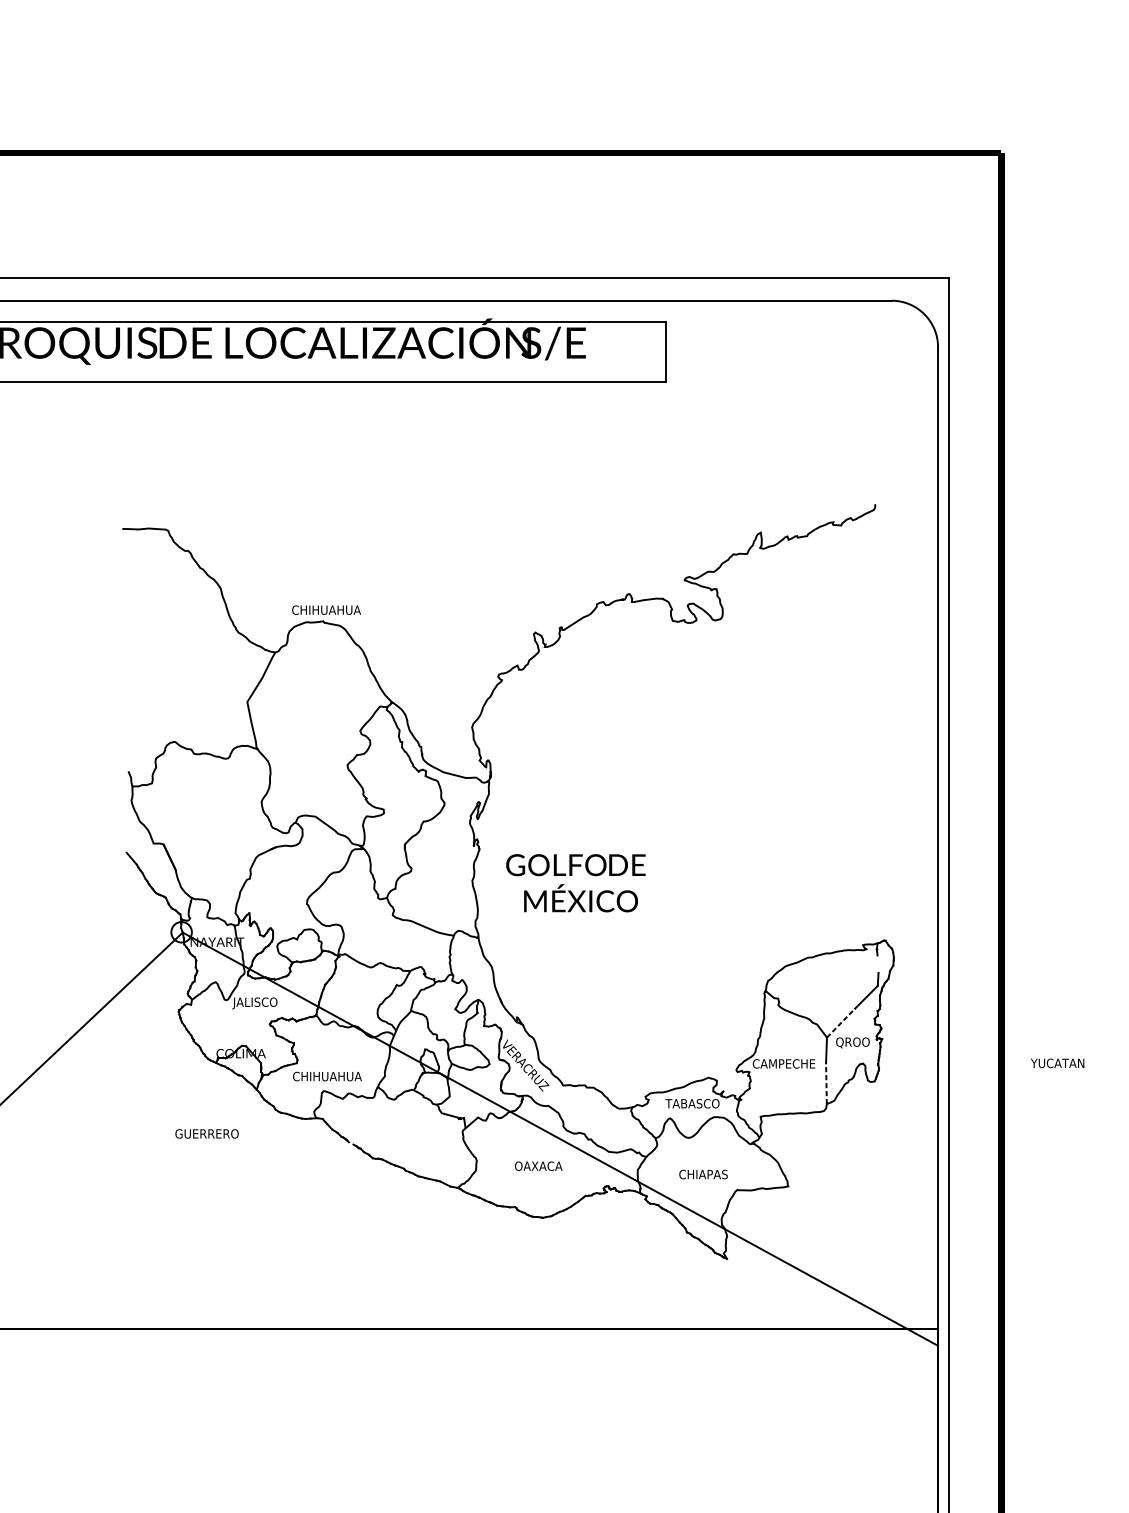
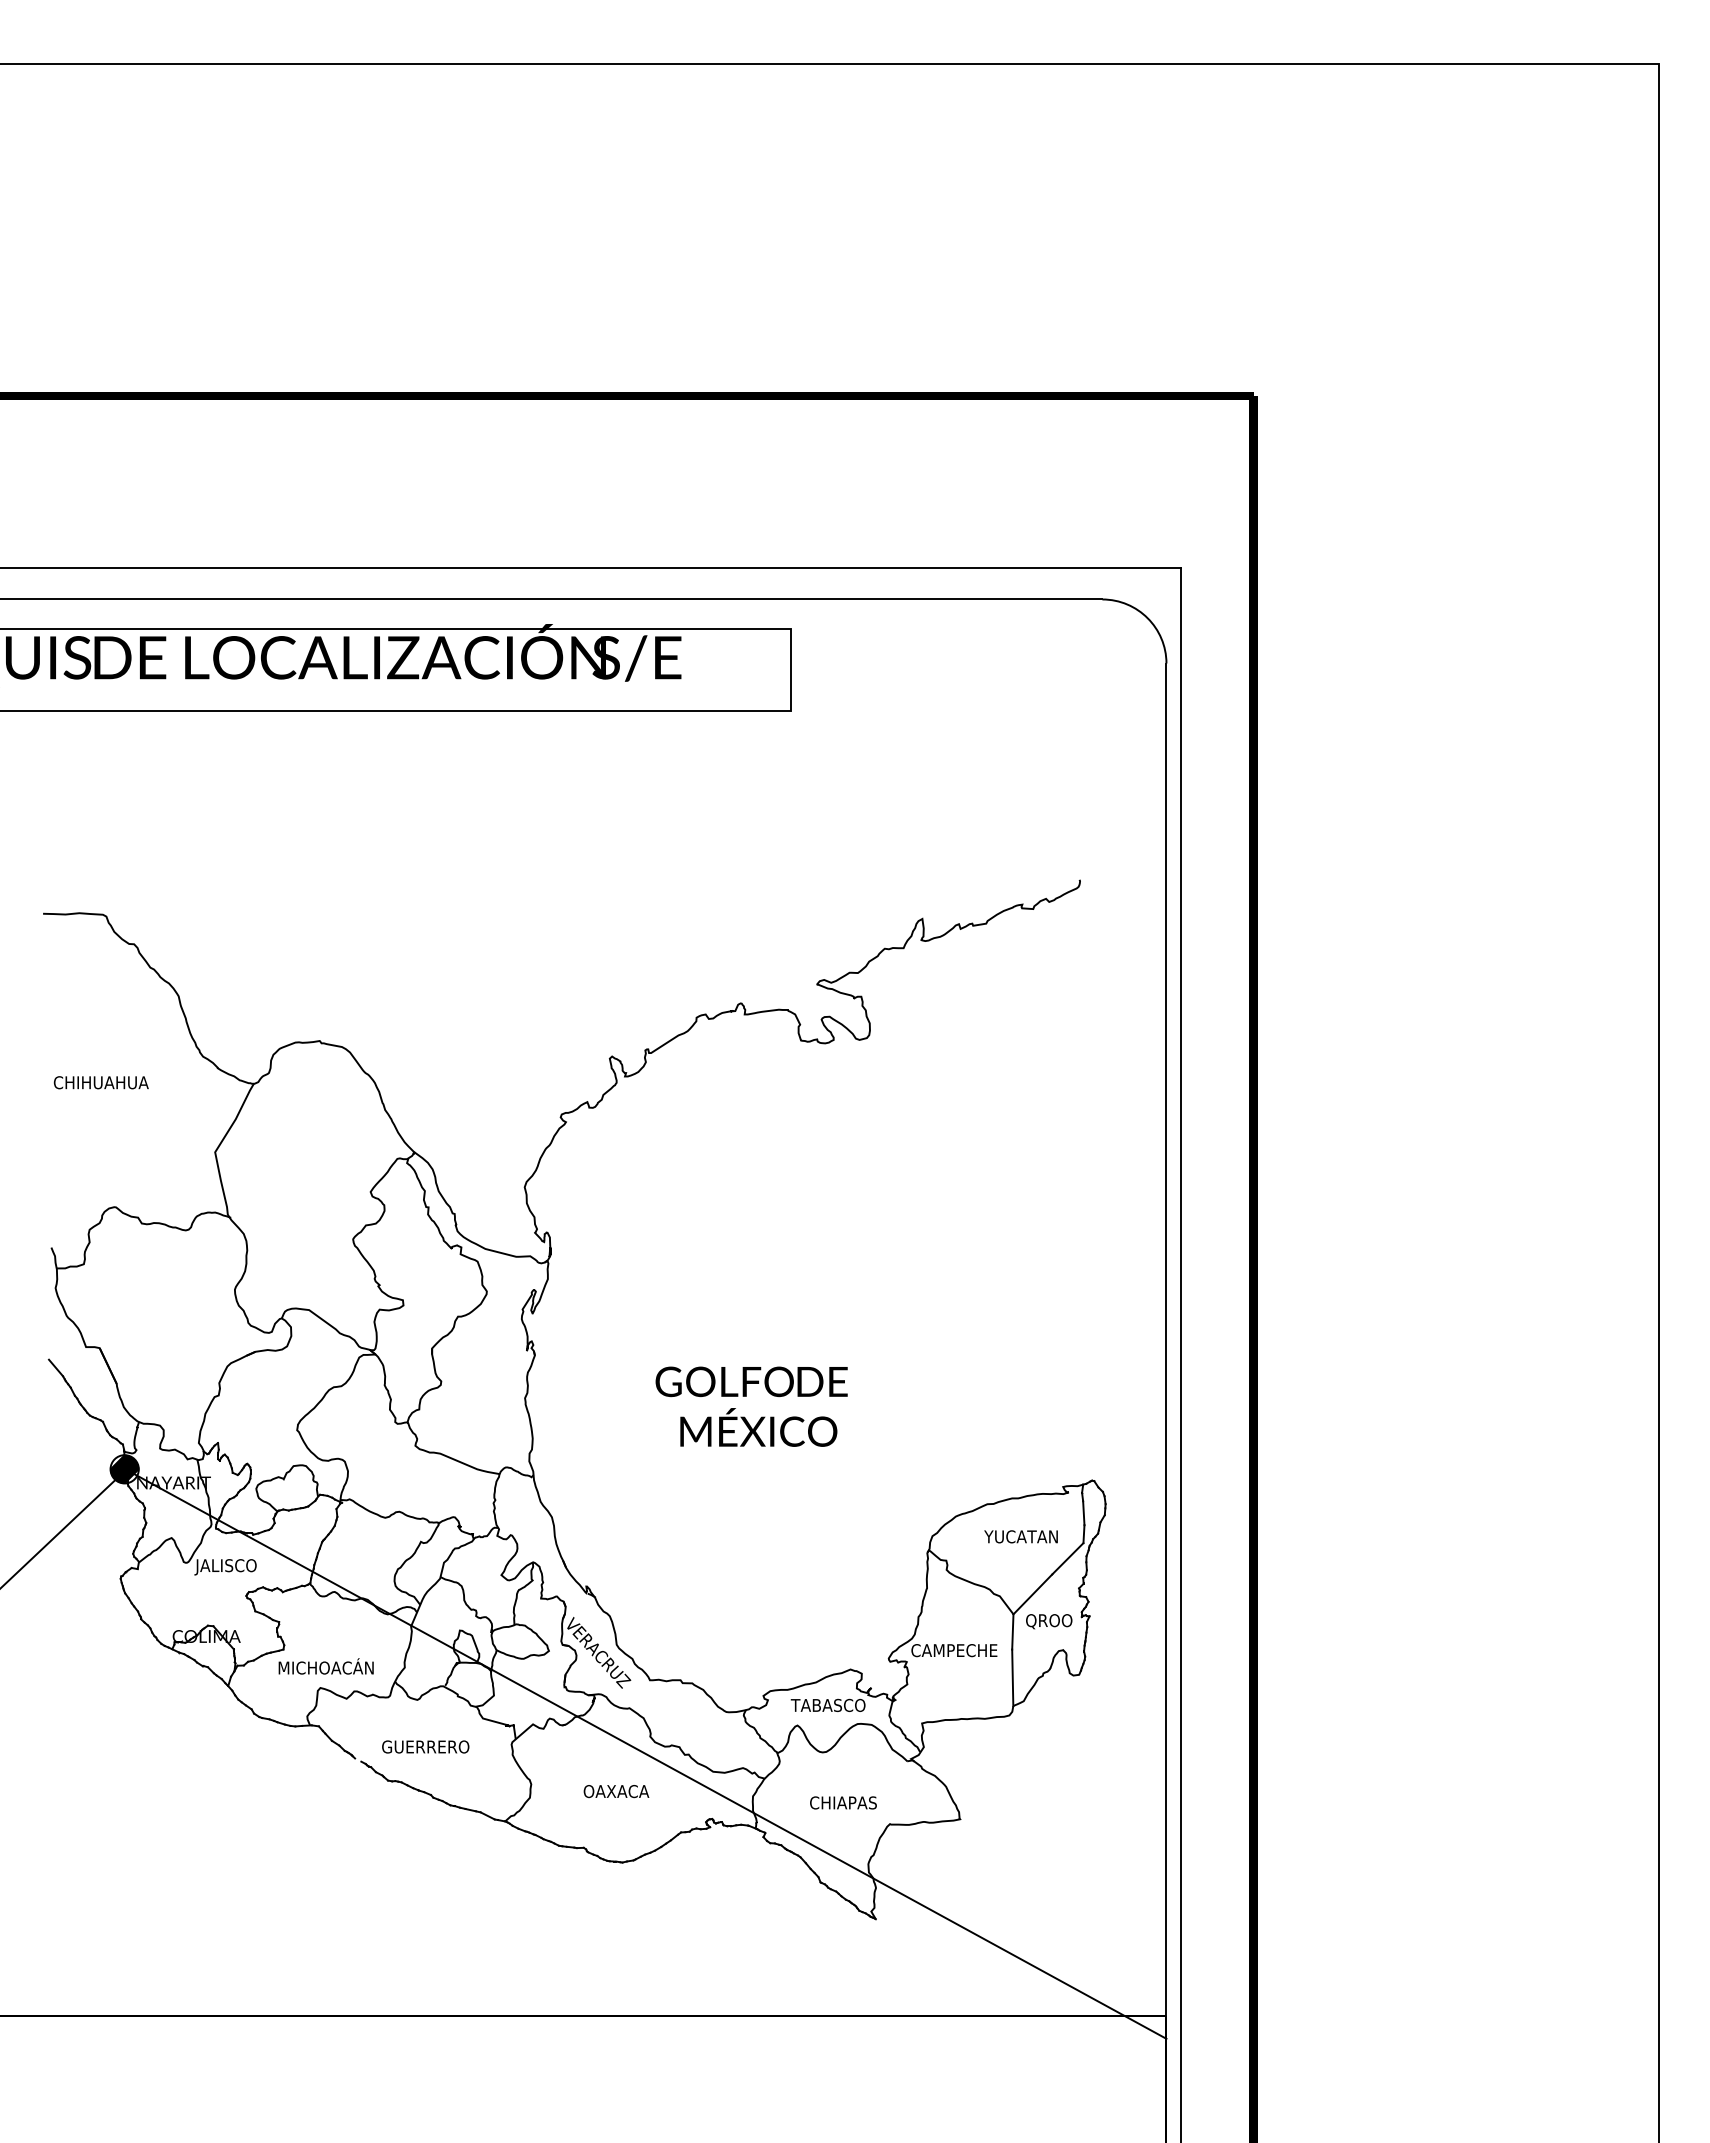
text: (325, 610) -> (100, 1082), moved
text: (575, 883) -> (751, 1406), moved
hatch: (181, 932) -> (124, 1469), added
line: (877, 964) -> (1083, 1513), added
line: (840, 1023) -> (1032, 1594), dashed -> solid
text: (1057, 1063) -> (1020, 1536), moved
text: (327, 1075) -> (325, 1666), CHIHUAHUA -> MICHOACÁN
line: (826, 1083) -> (1012, 1677), dashed -> solid
text: (206, 1133) -> (425, 1746), moved

